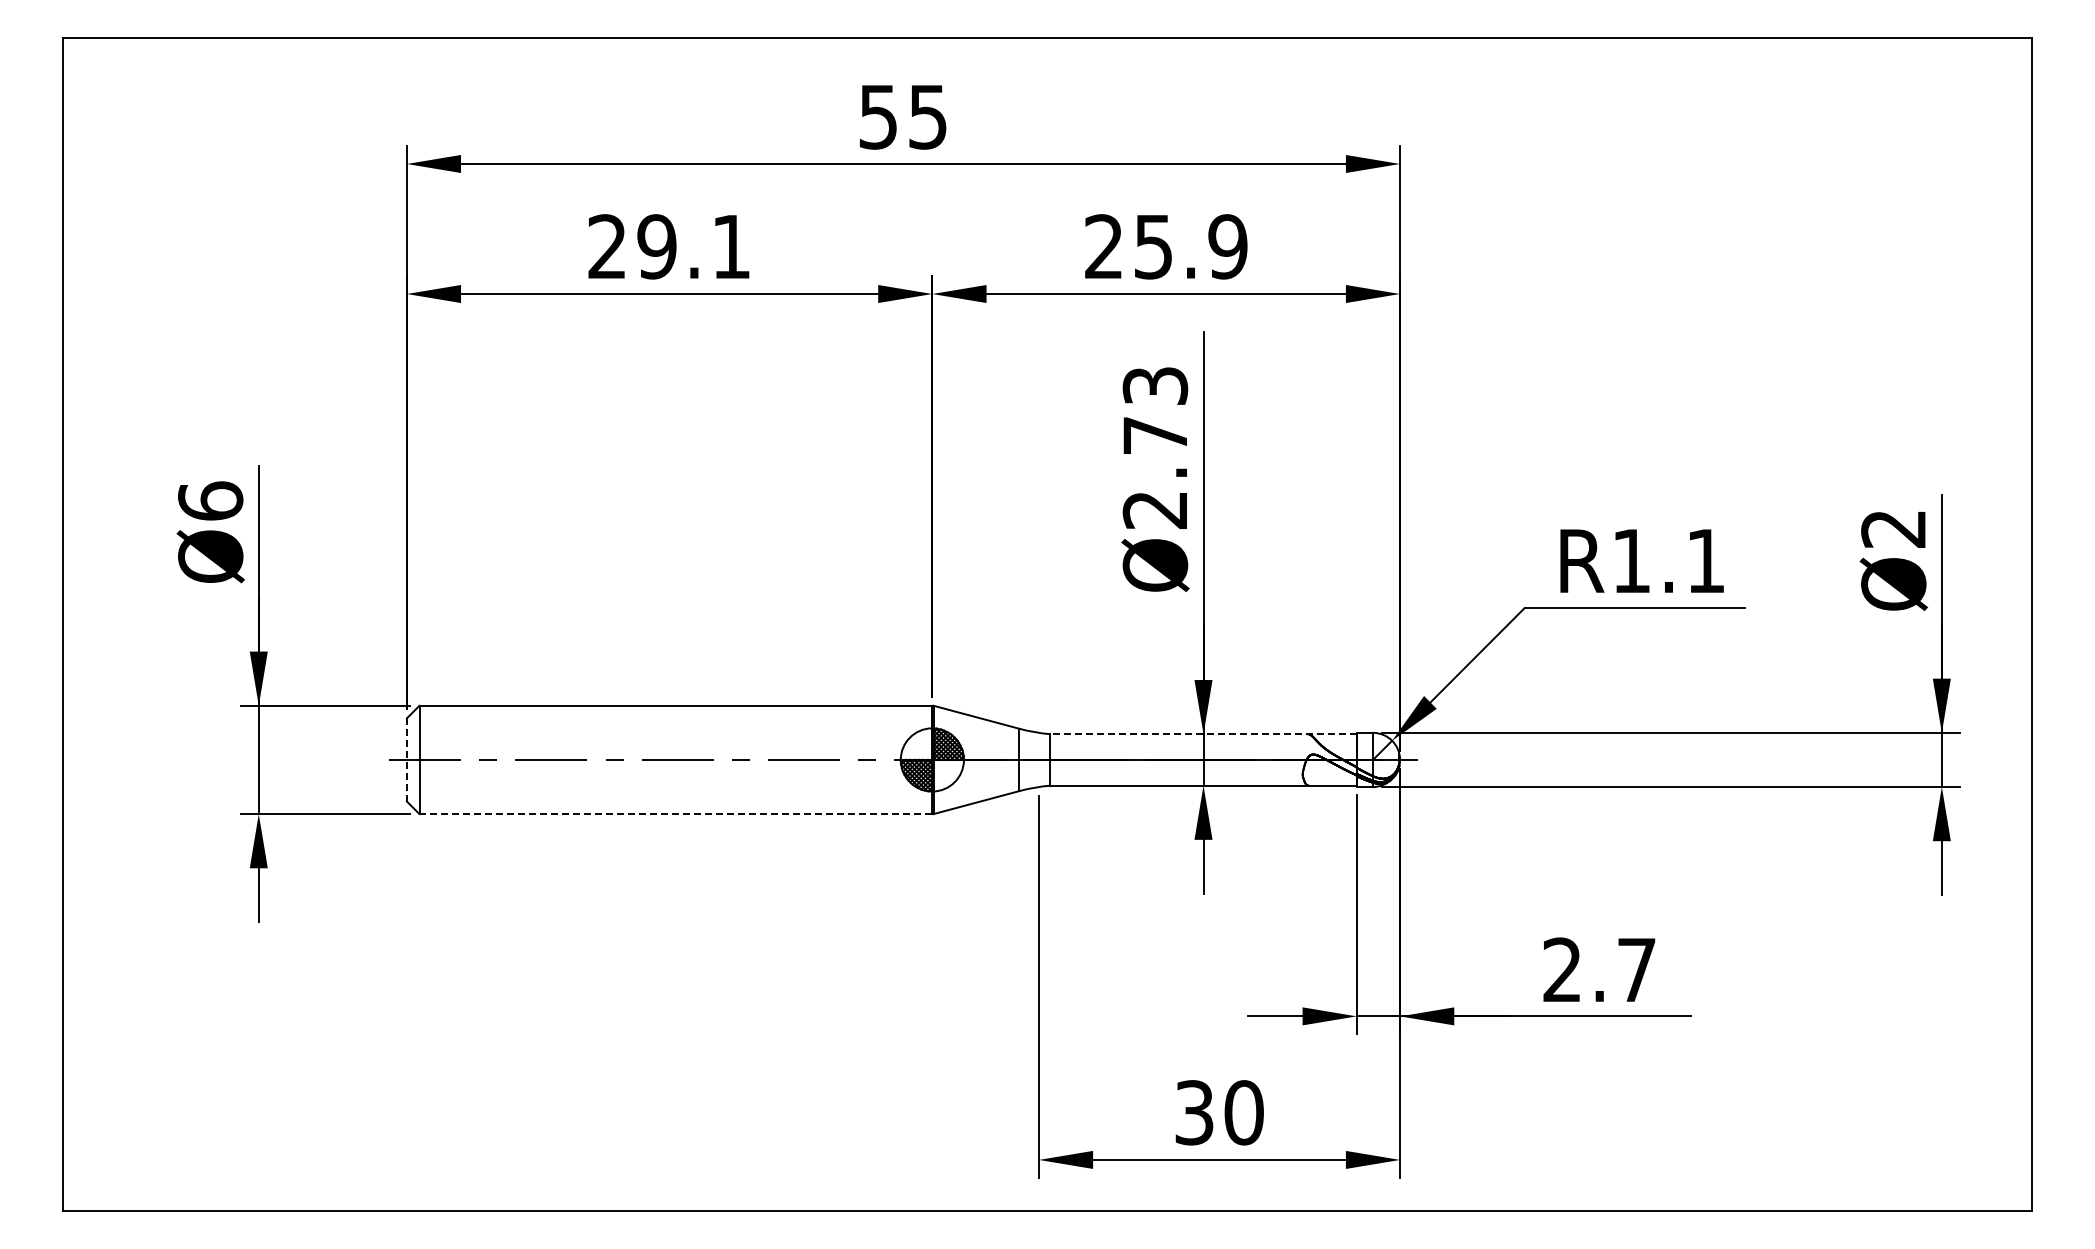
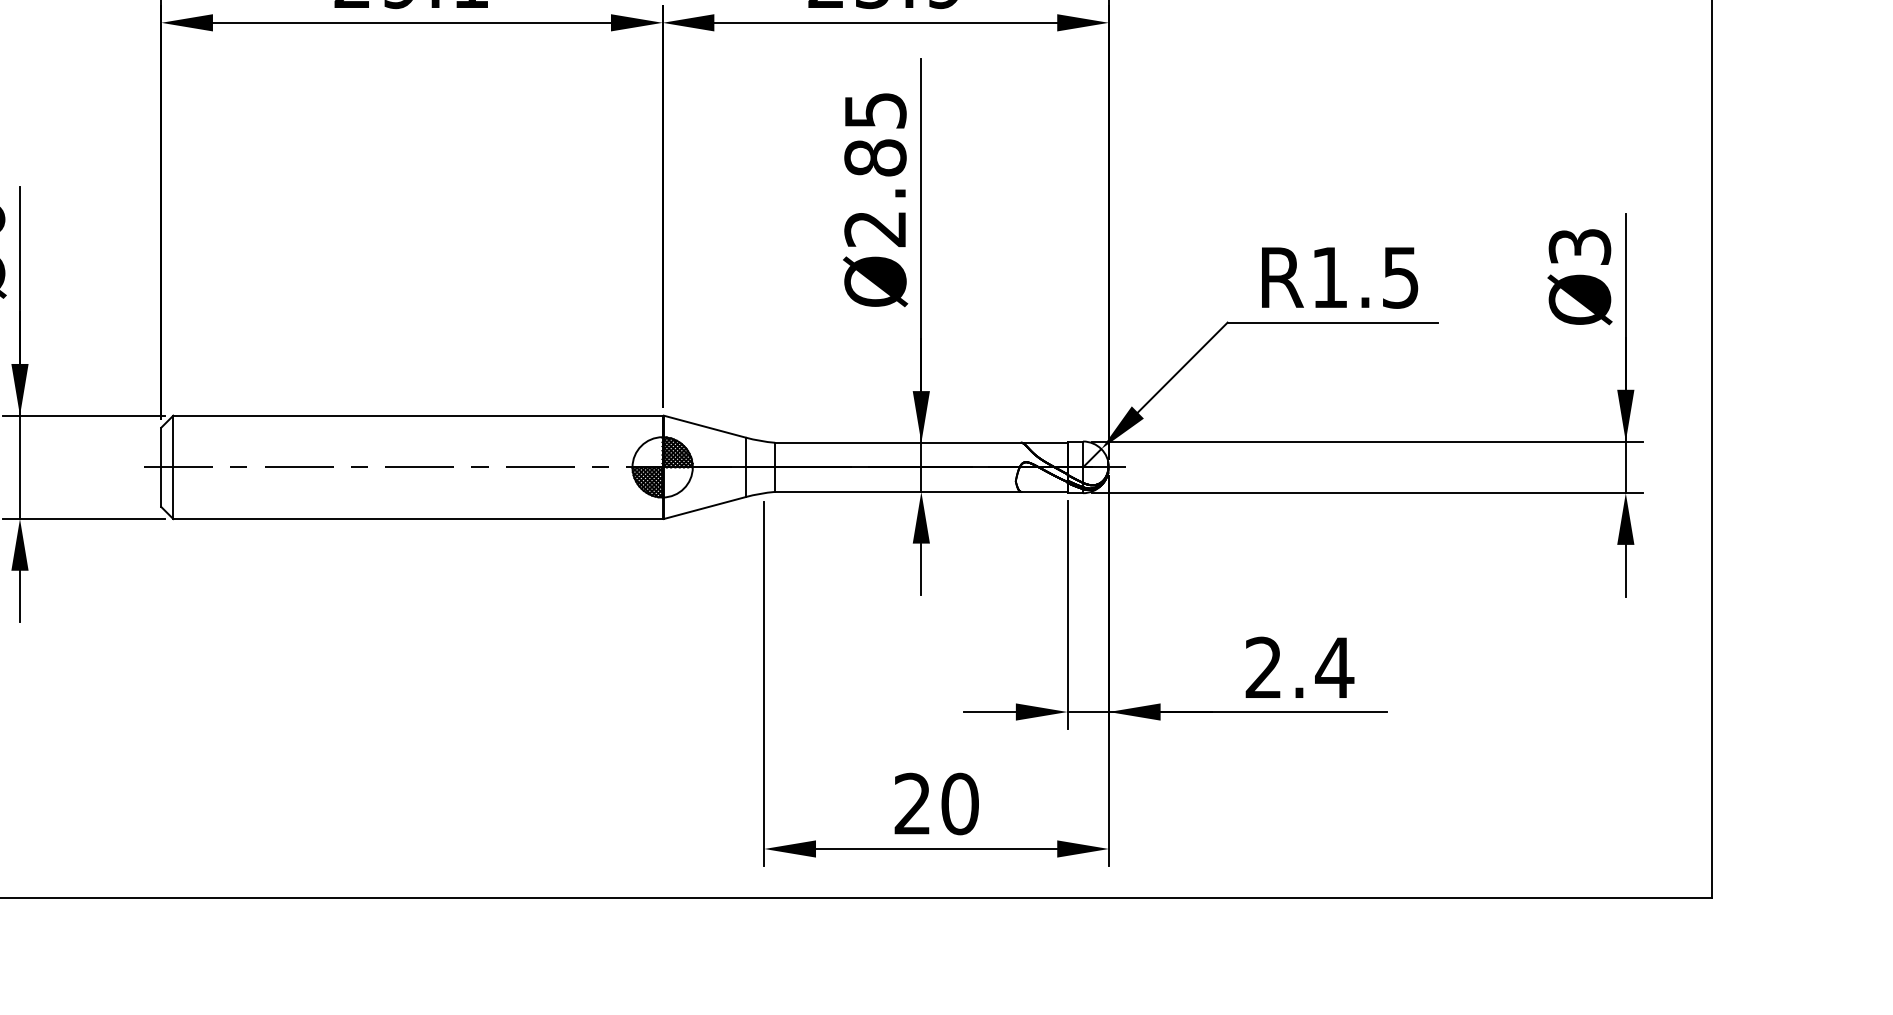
text: (1155, 411) -> (875, 134), Ø2.73 -> Ø2.85
text: (1893, 528) -> (1579, 246), Ø2 -> Ø3
text: (1705, 561) -> (1400, 278), R1.1 -> R1.5
line: (1203, 734) -> (921, 443), dashed -> solid
line: (406, 759) -> (160, 466), dashed -> solid
line: (675, 814) -> (417, 519), dashed -> solid
text: (1636, 969) -> (1334, 667), 2.7 -> 2.4
text: (1194, 1112) -> (912, 803), 30 -> 20

